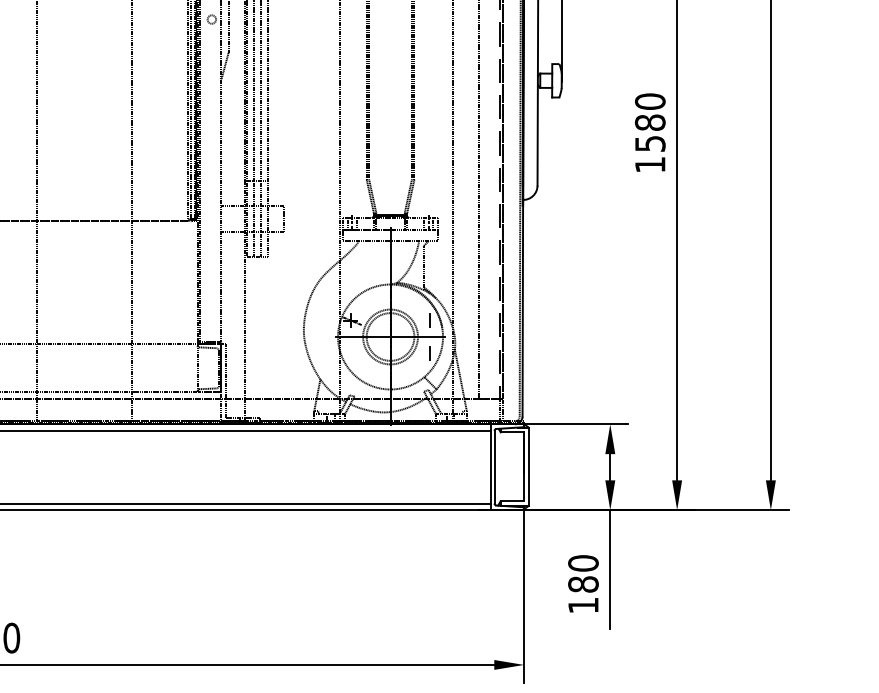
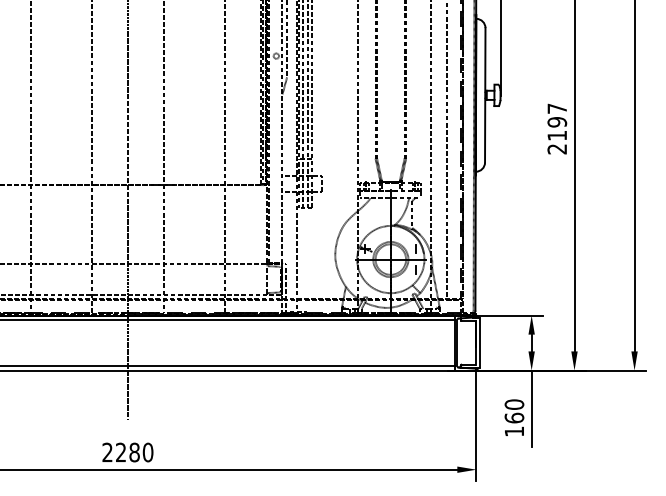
text: (650, 132) -> (557, 128), 1580 -> 2197
text: (583, 583) -> (514, 417), 180 -> 160

